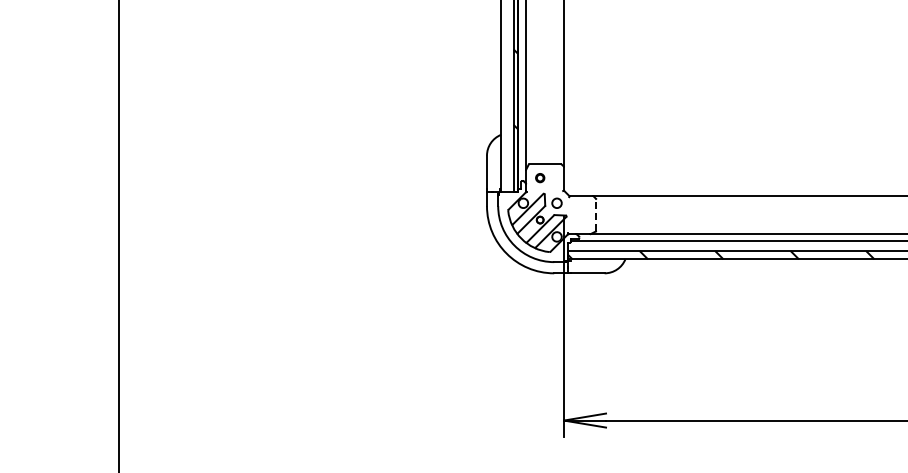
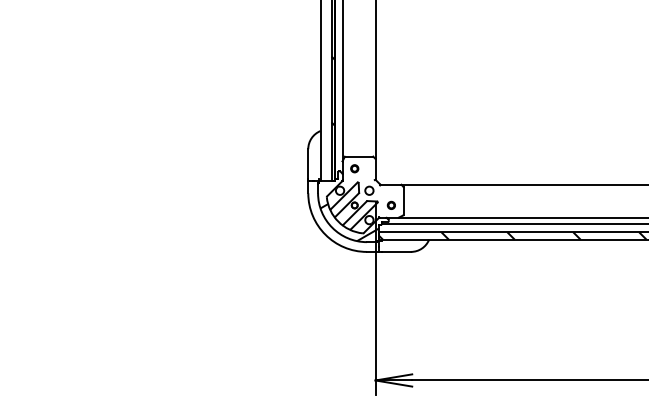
line: (596, 215) -> (403, 201), dashed -> solid
part: (582, 220) -> (391, 205), added
hatch: (534, 239) -> (349, 222), added

